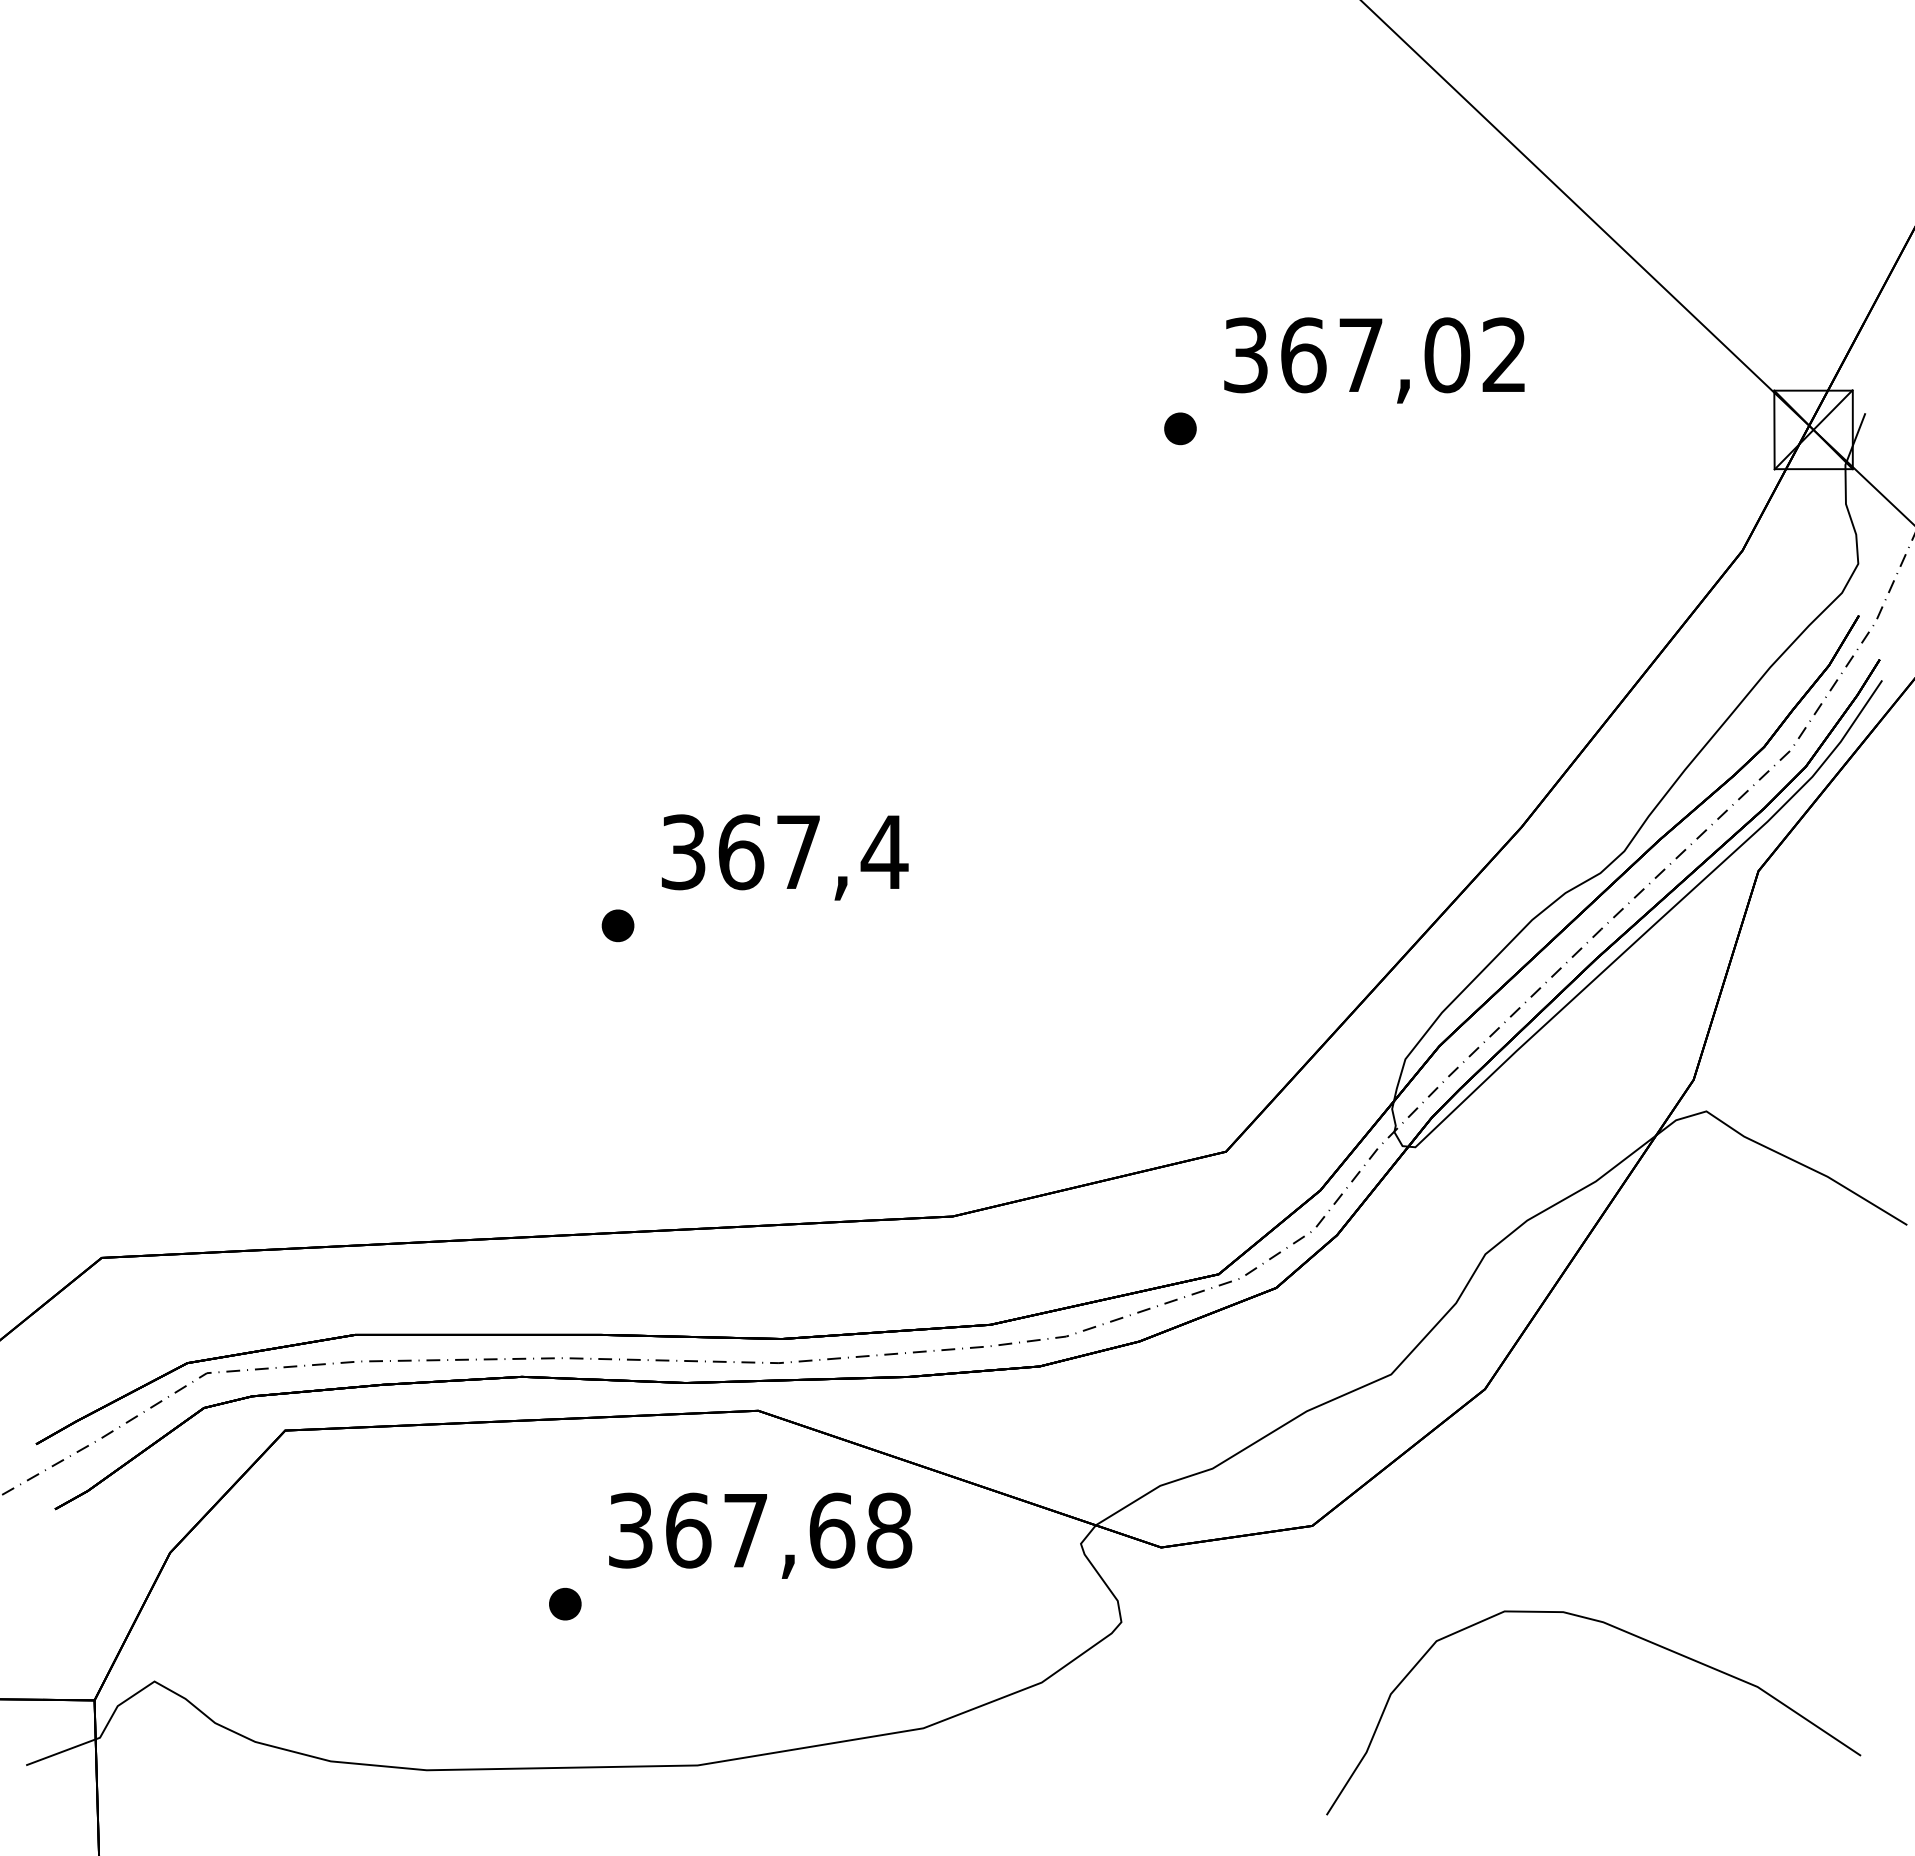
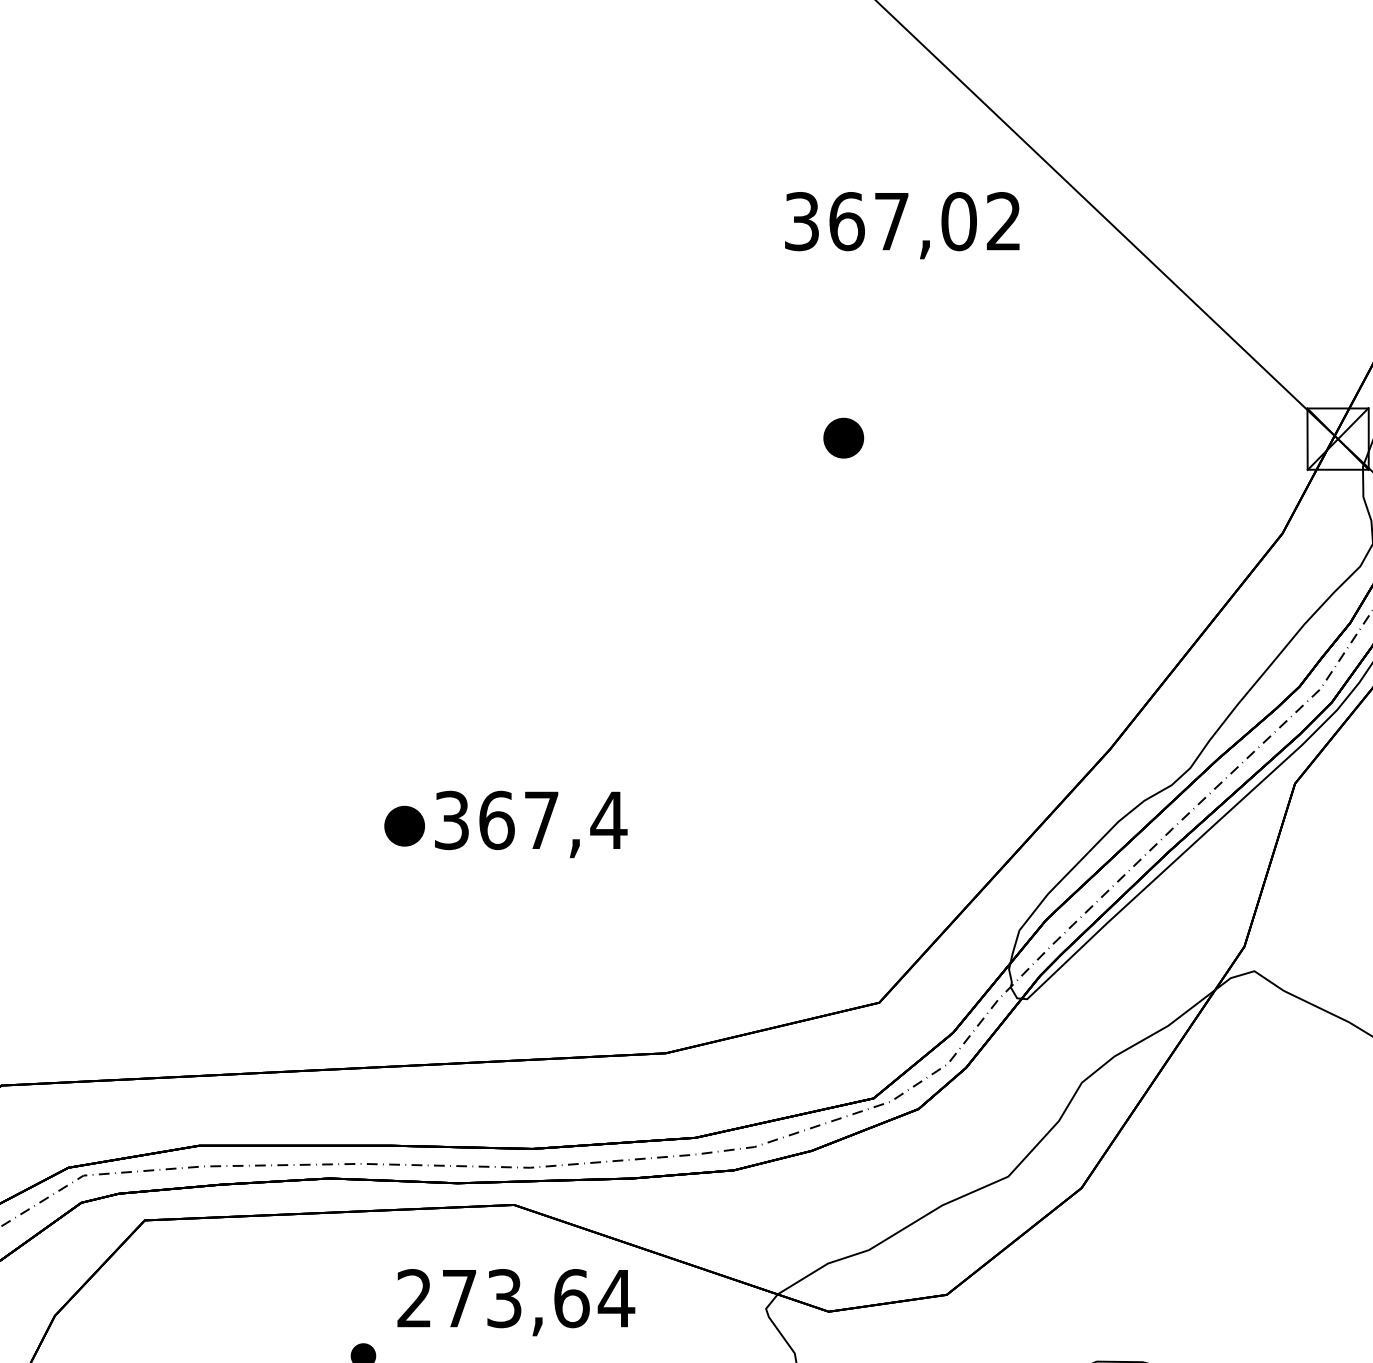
text: (1374, 360) -> (902, 225), moved
part: (1180, 428) -> (843, 438), size x1.6
text: (784, 857) -> (530, 824), moved
part: (617, 925) -> (404, 826), size x1.6
text: (760, 1530) -> (515, 1298), 367,68 -> 273,64

